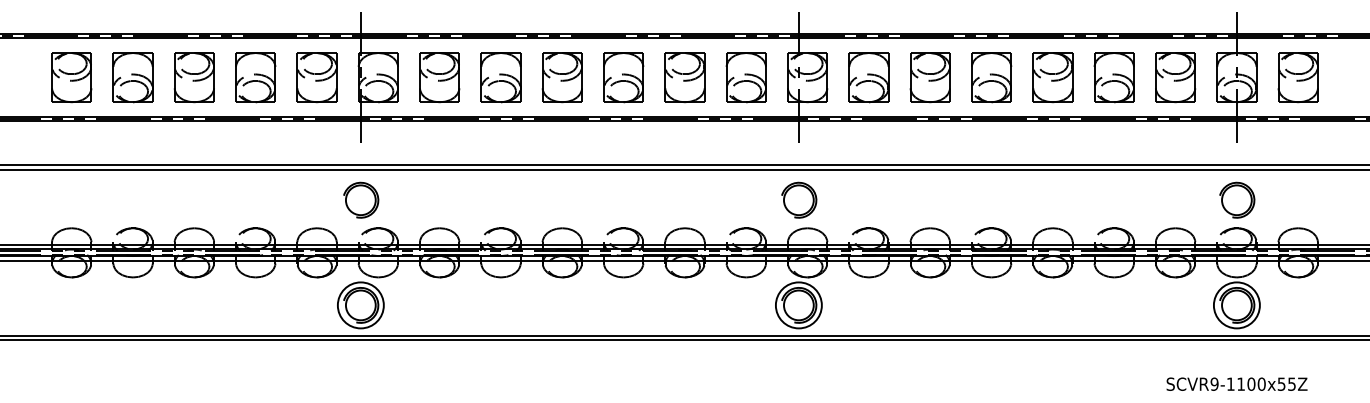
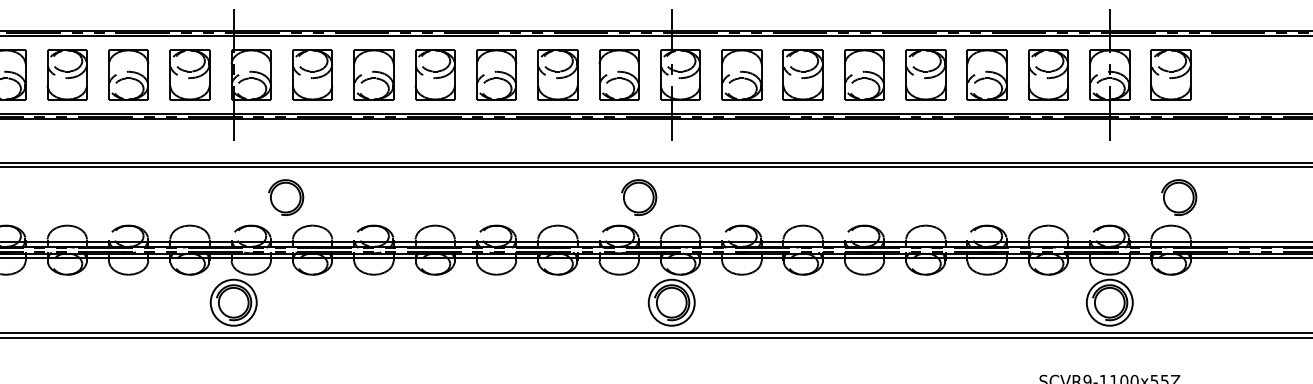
part: (361, 199) -> (286, 196), moved
part: (799, 199) -> (639, 196), moved
part: (1237, 199) -> (1179, 196), moved

